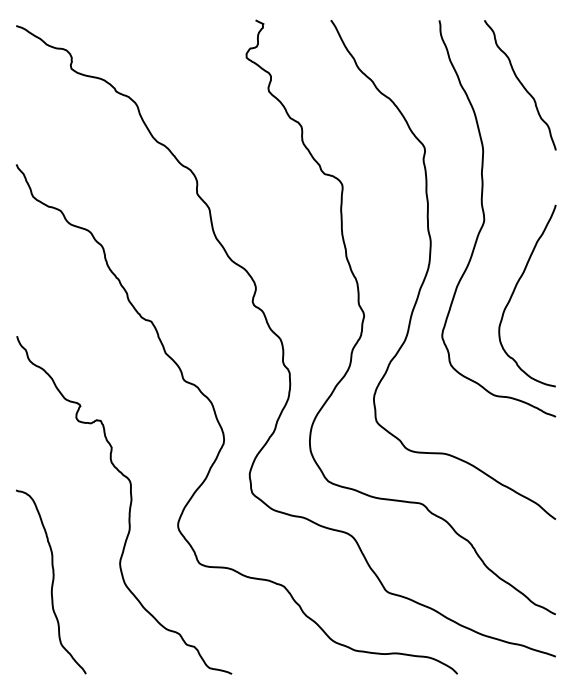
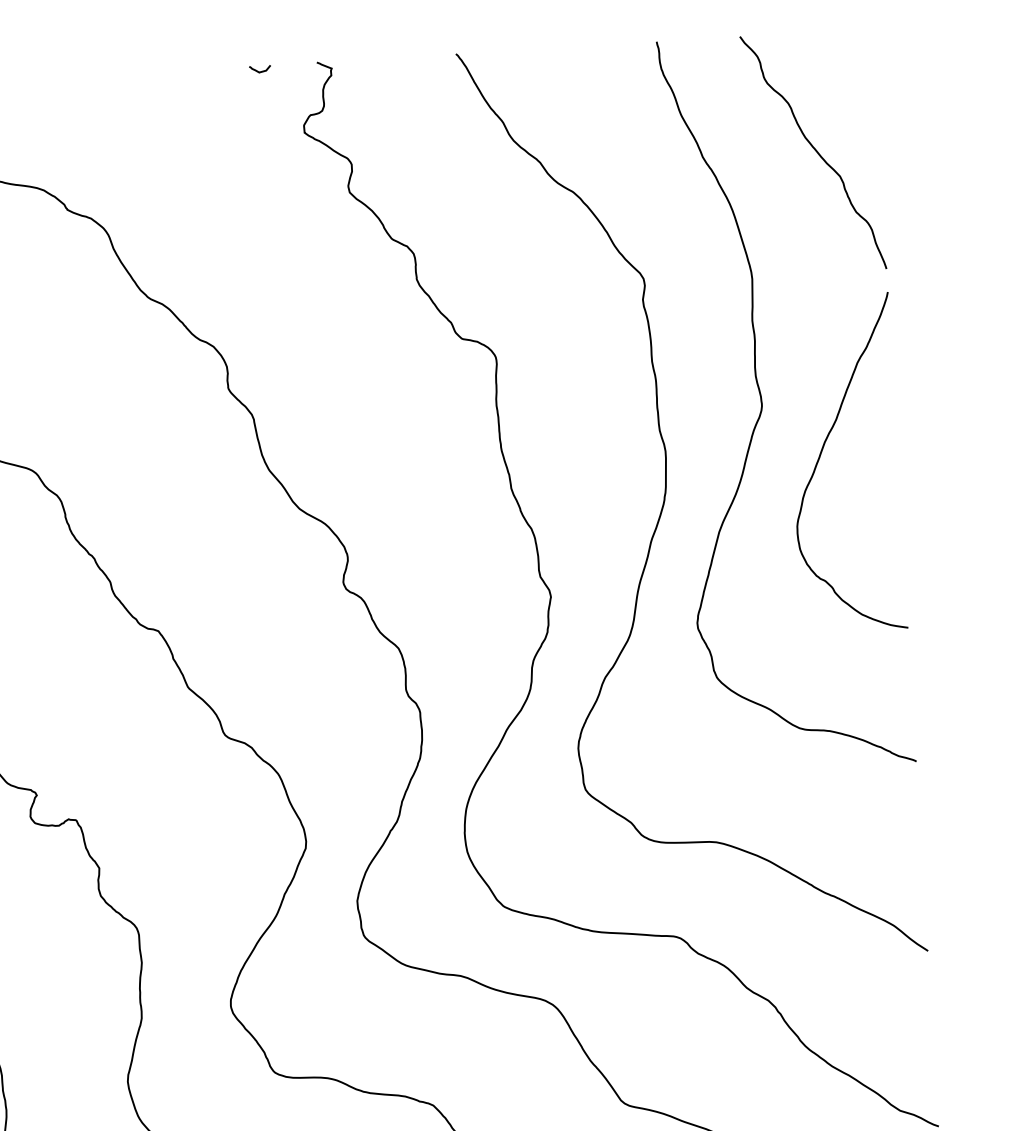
curve: (224, 22) -> (259, 70), added
curve: (514, 292) -> (821, 458), moved

